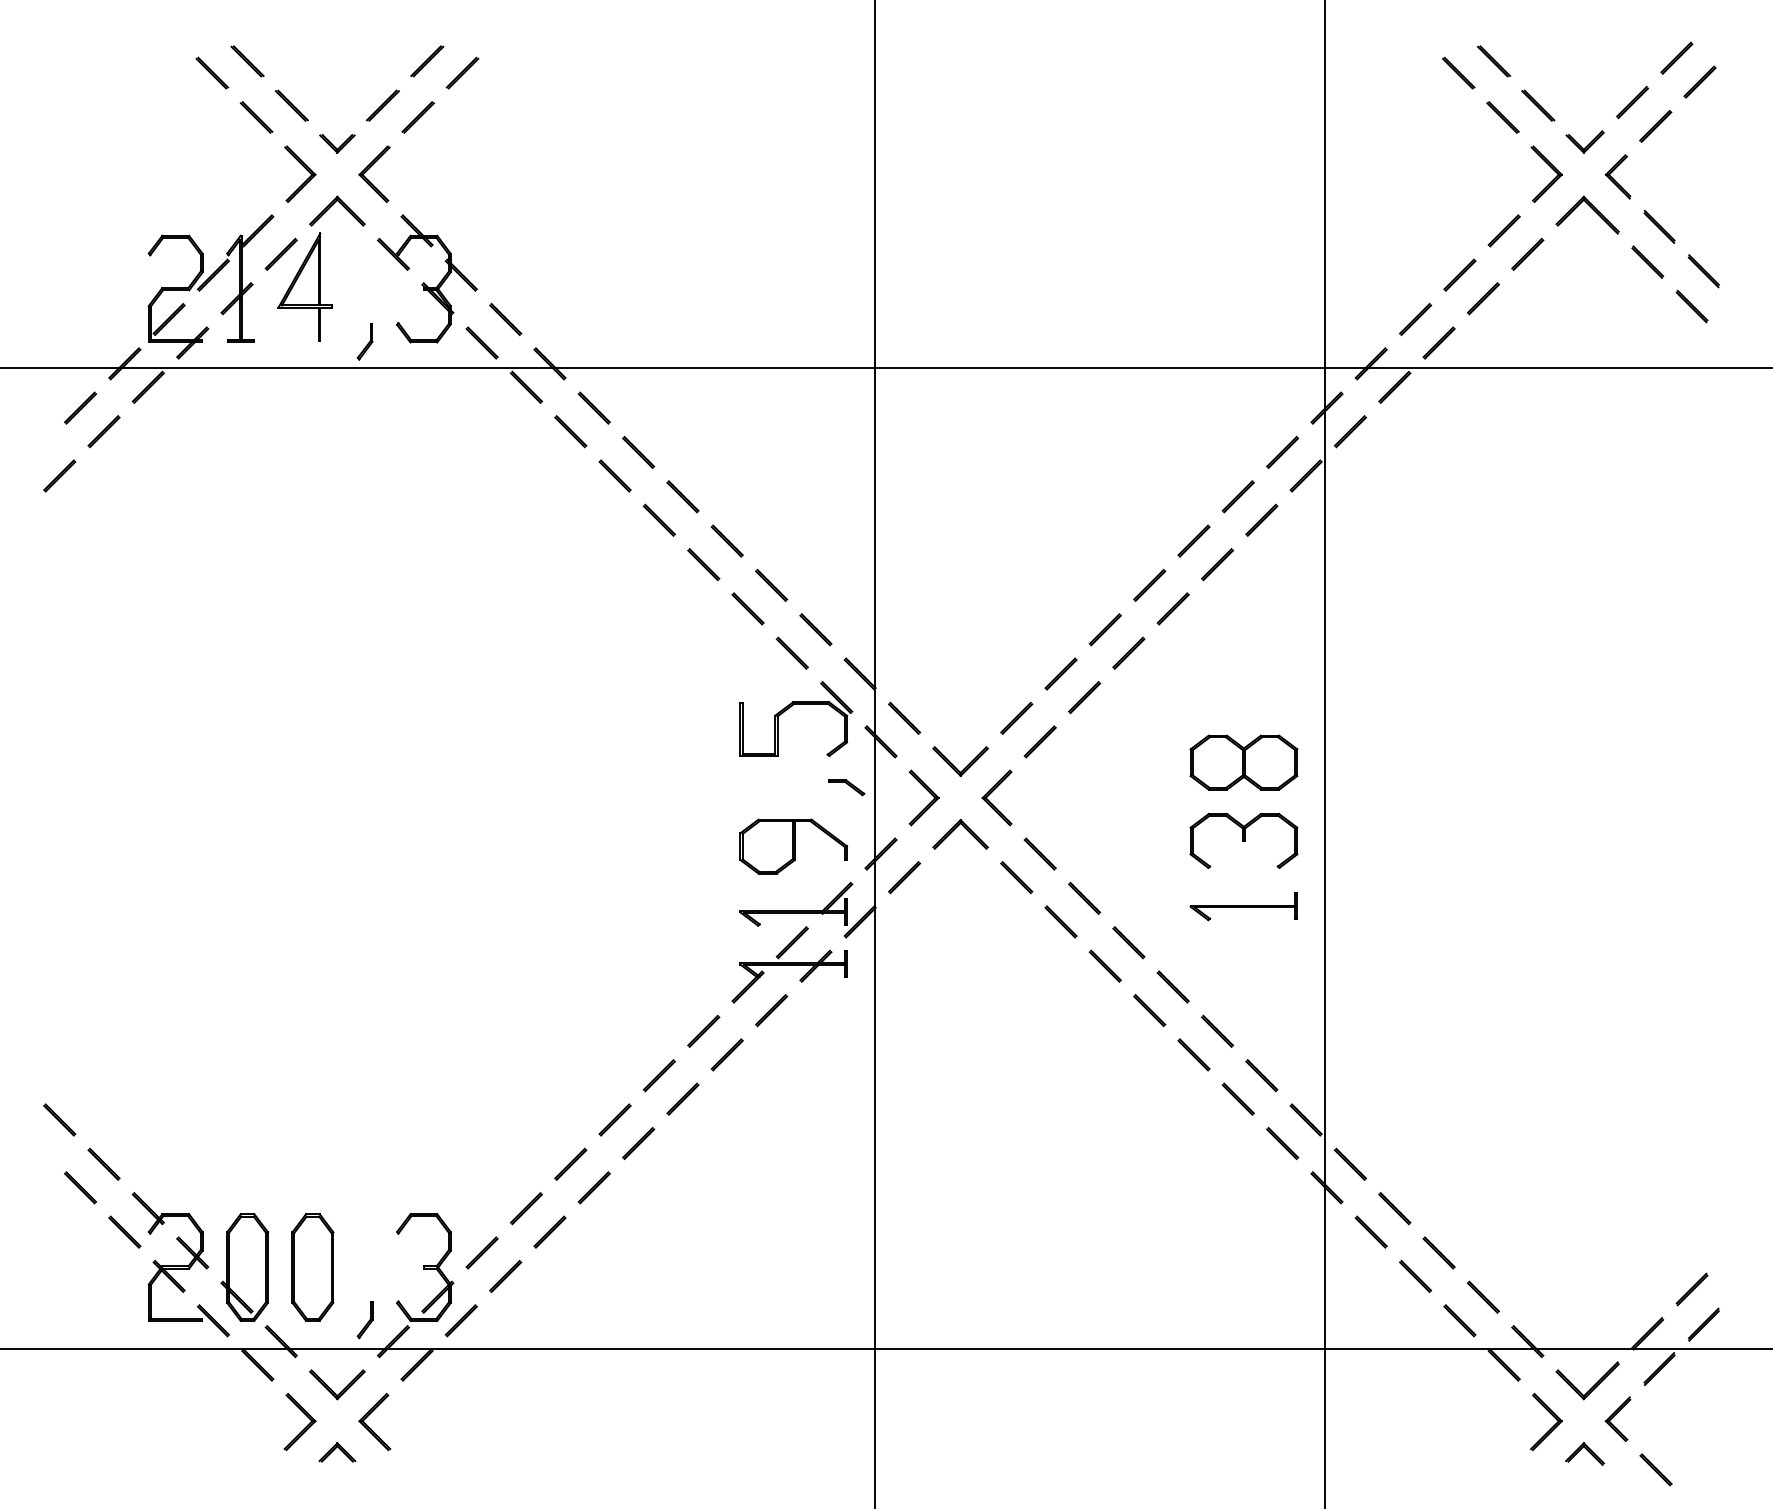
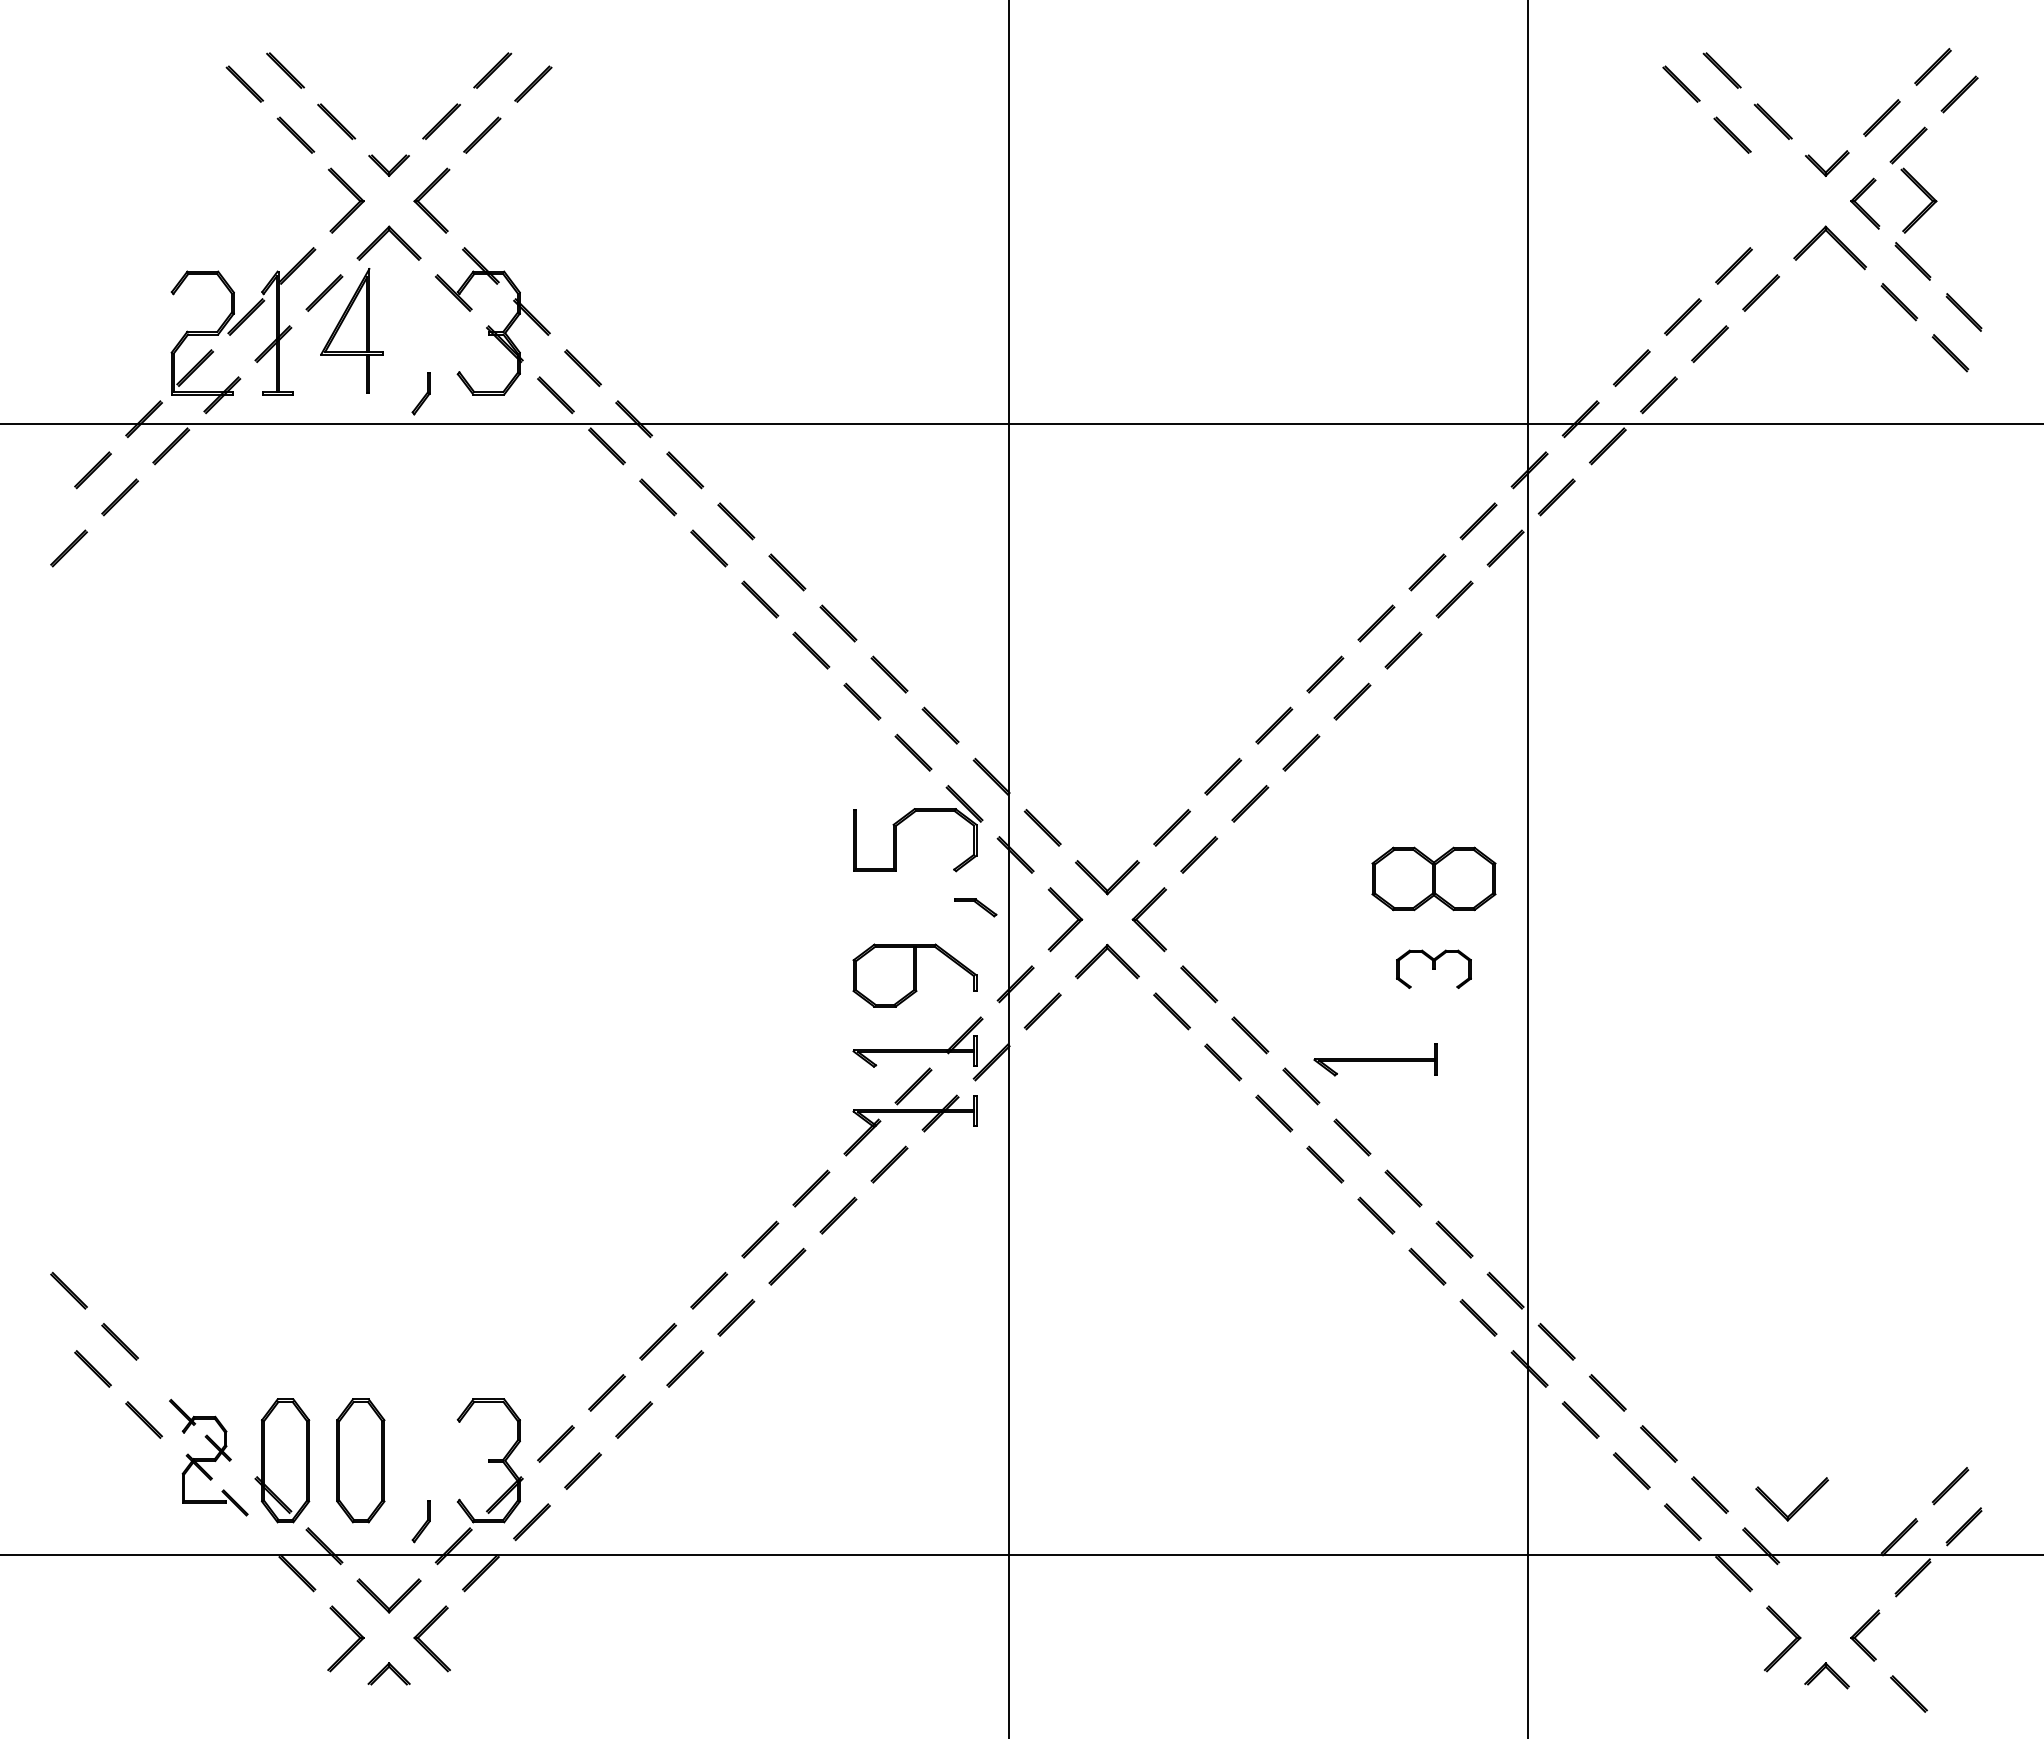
part: (1551, 168) -> (1924, 194), moved
part: (1243, 841) -> (1433, 969), size x0.6
part: (1243, 906) -> (1375, 1059), moved
part: (180, 1264) -> (208, 1457), size x0.7
part: (1593, 1386) -> (1798, 1505), moved

